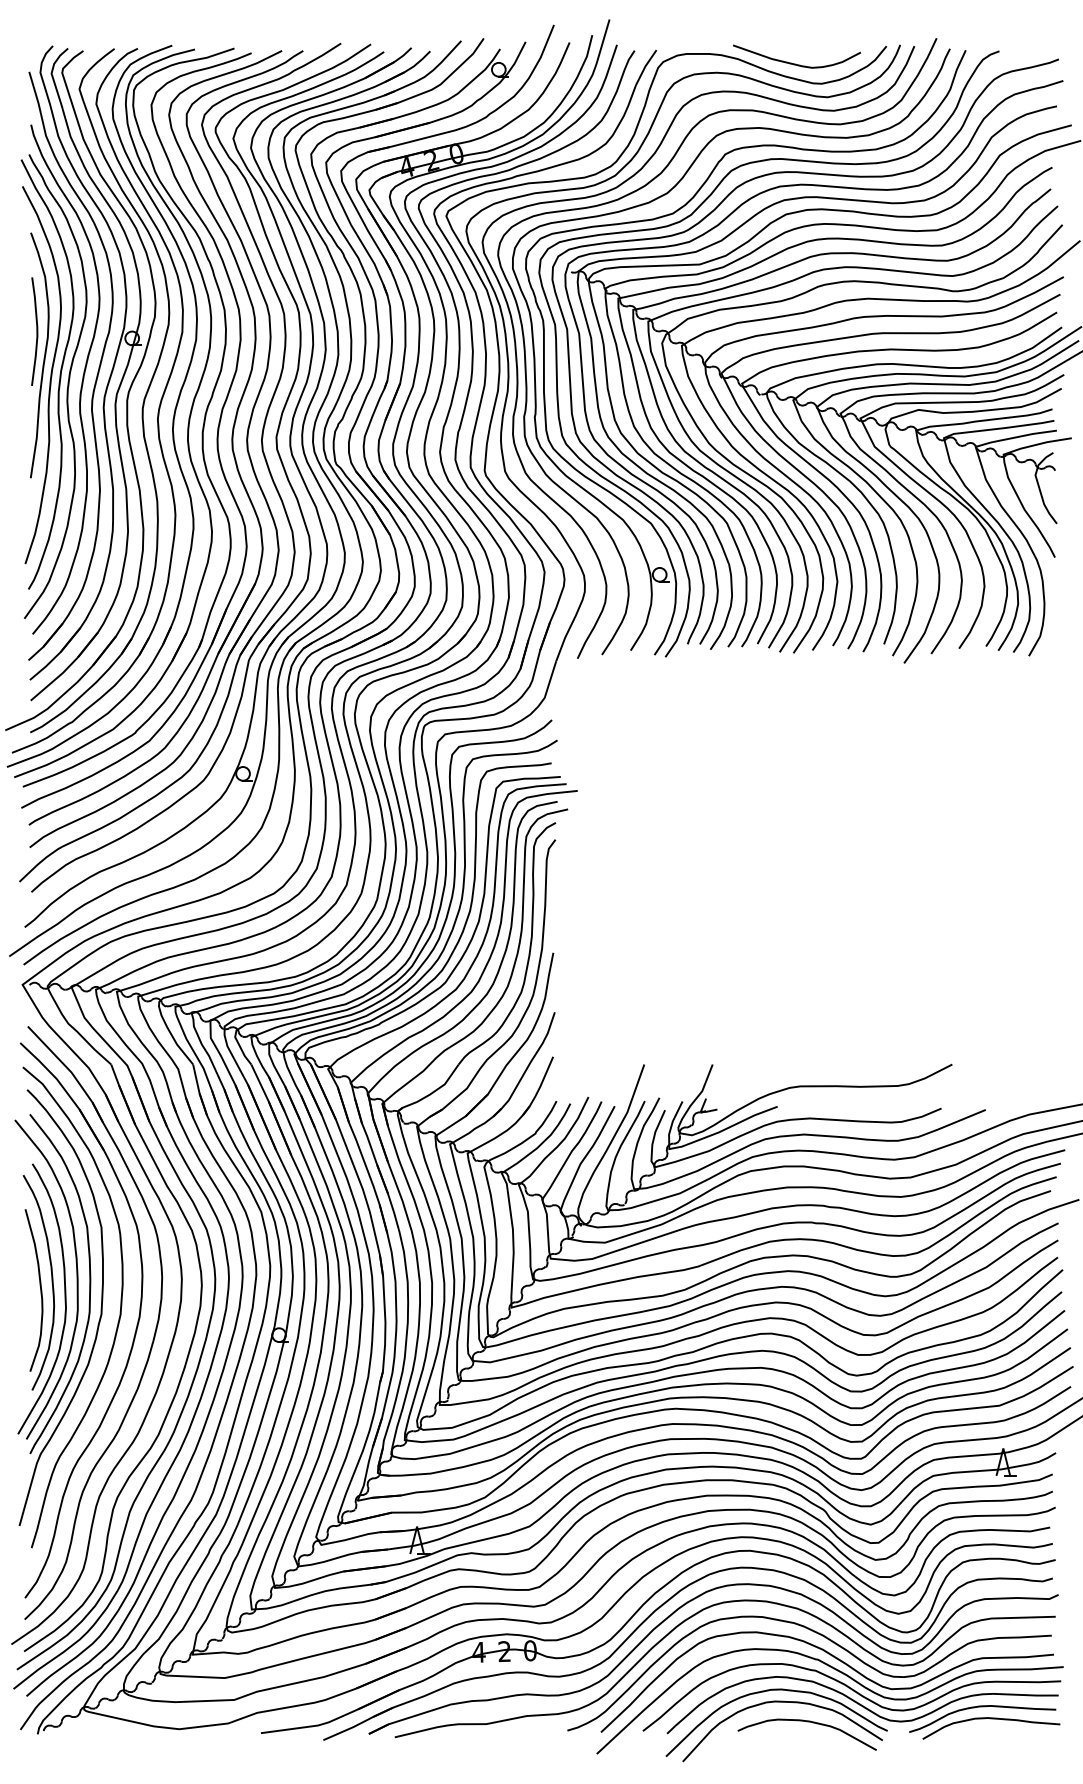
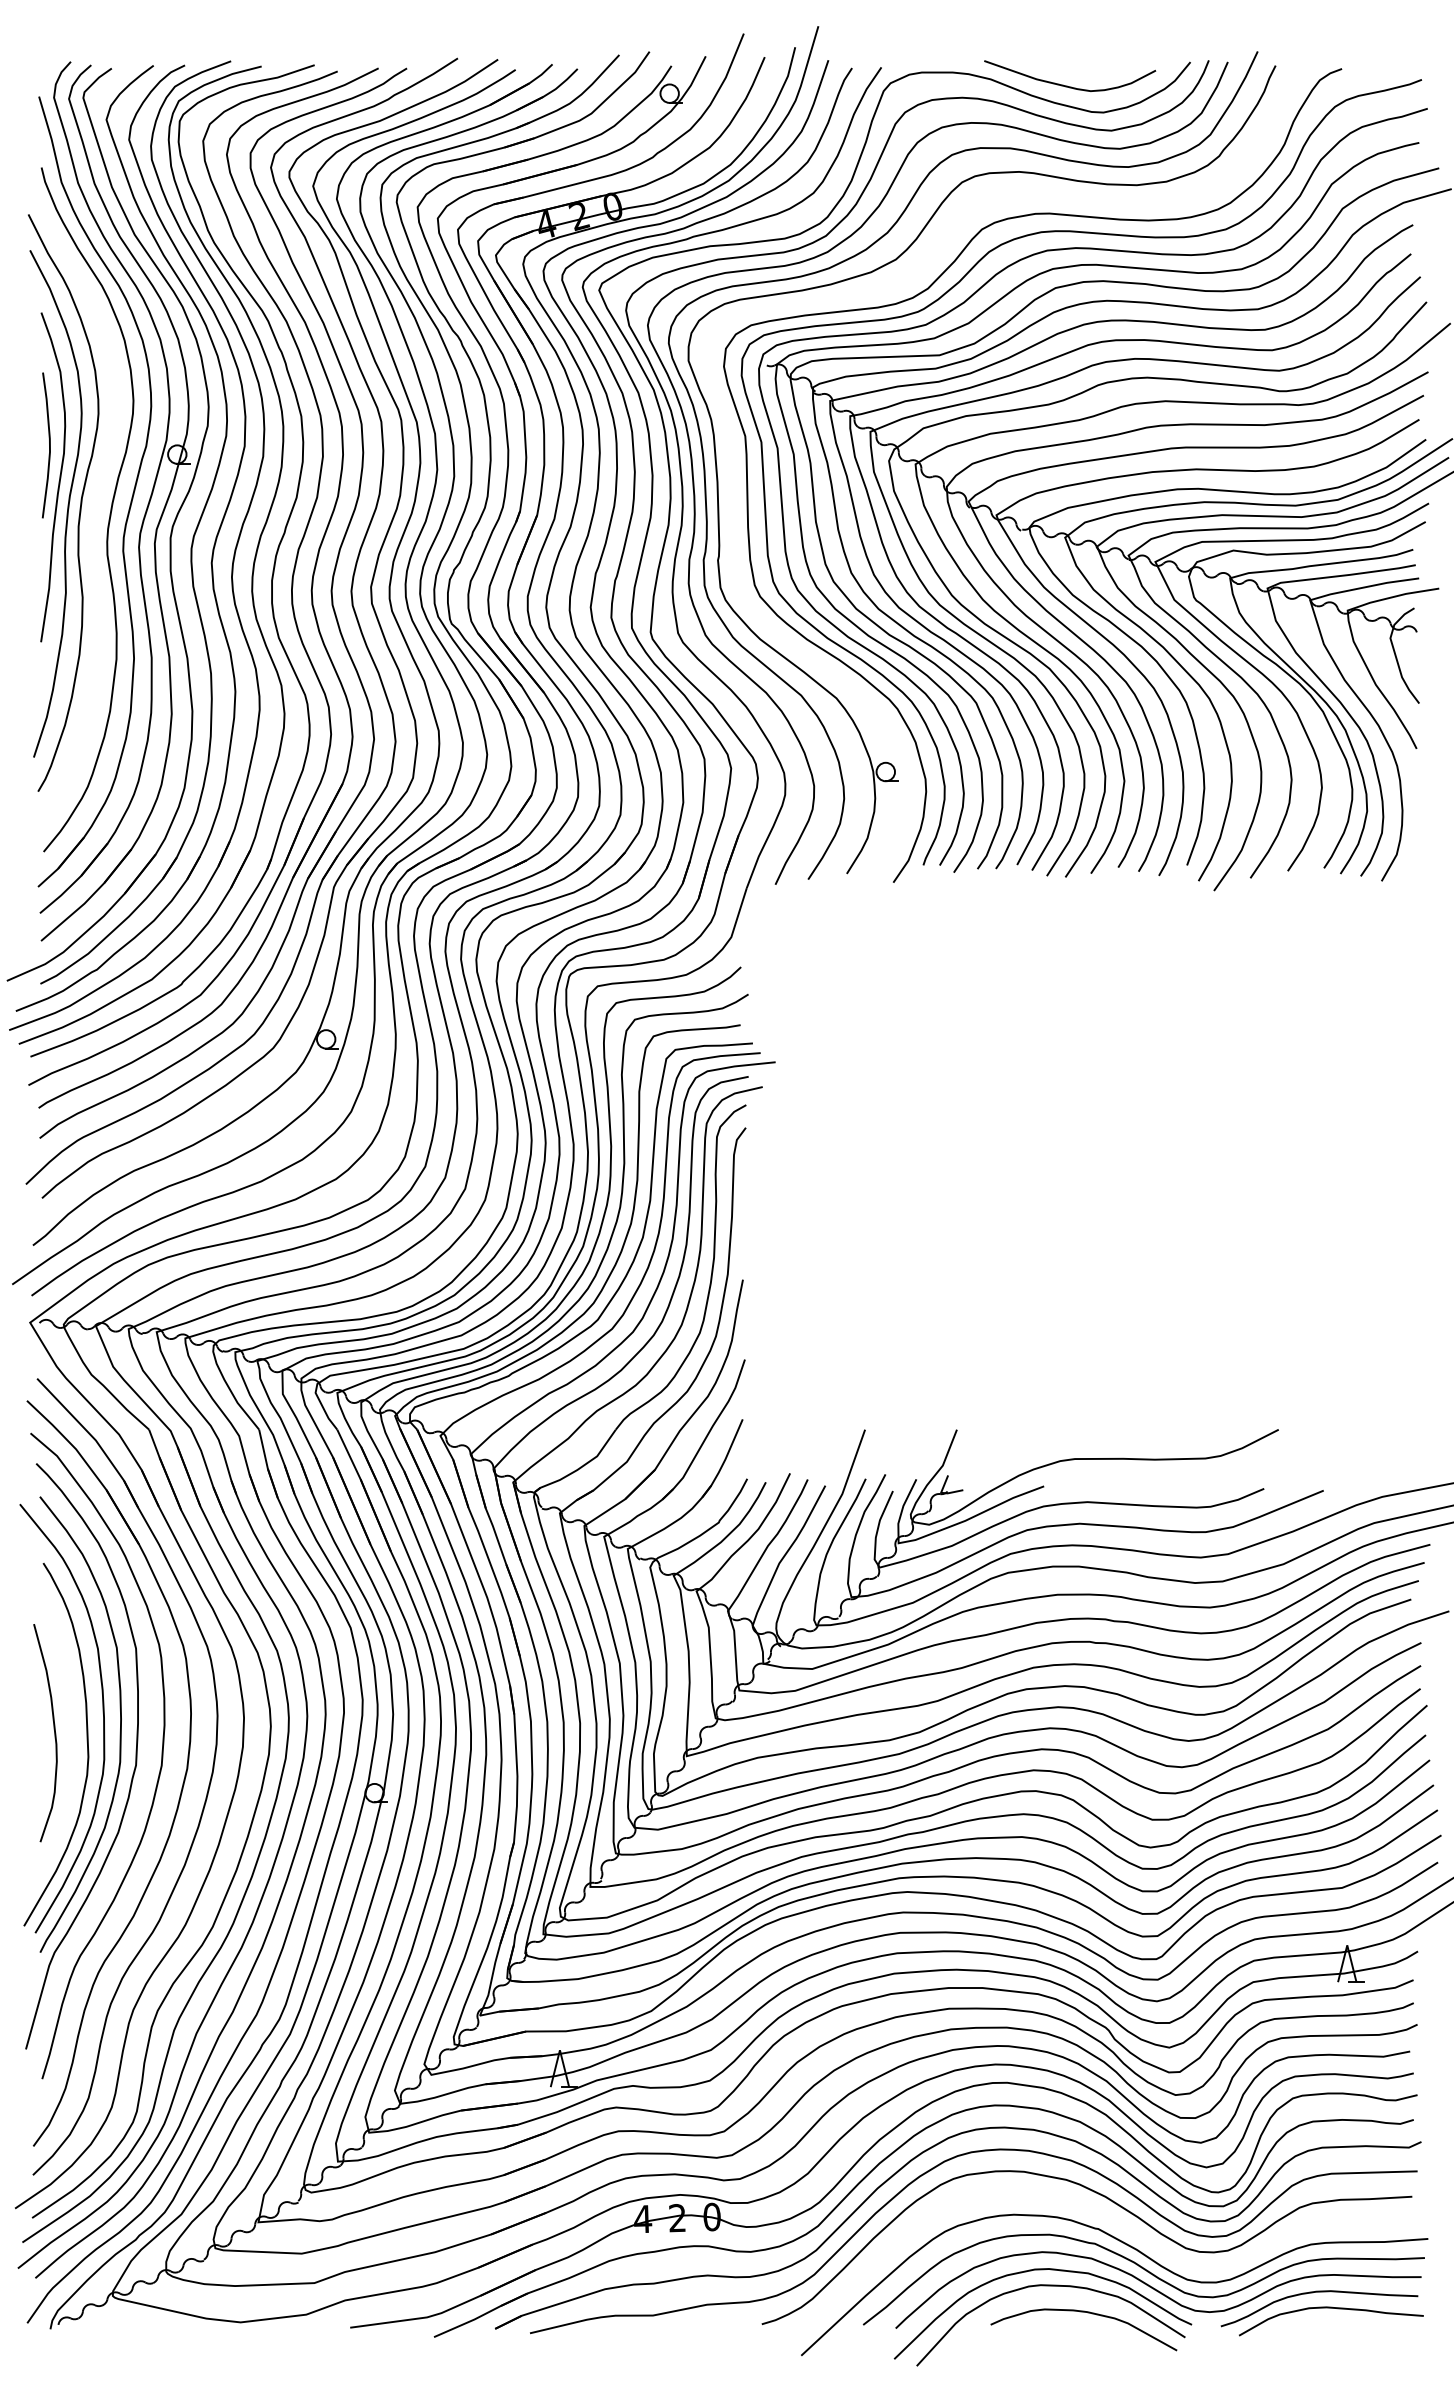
curve: (673, 214) -> (904, 287), removed
curve: (66, 390) -> (89, 524), removed
curve: (51, 1282) -> (69, 1722), removed
curve: (838, 1660) -> (1126, 2230), removed

